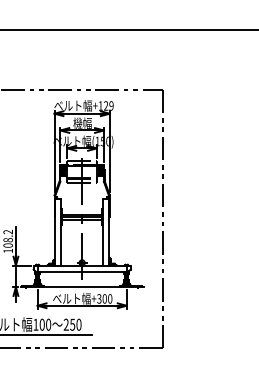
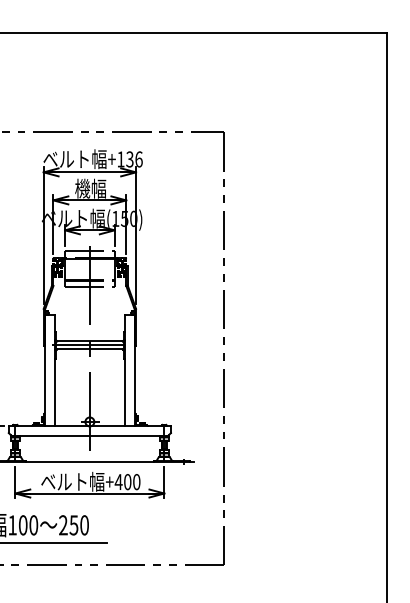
text: (108, 105) -> (133, 158), +129 -> +136
text: (99, 298) -> (118, 481), +300 -> +400

